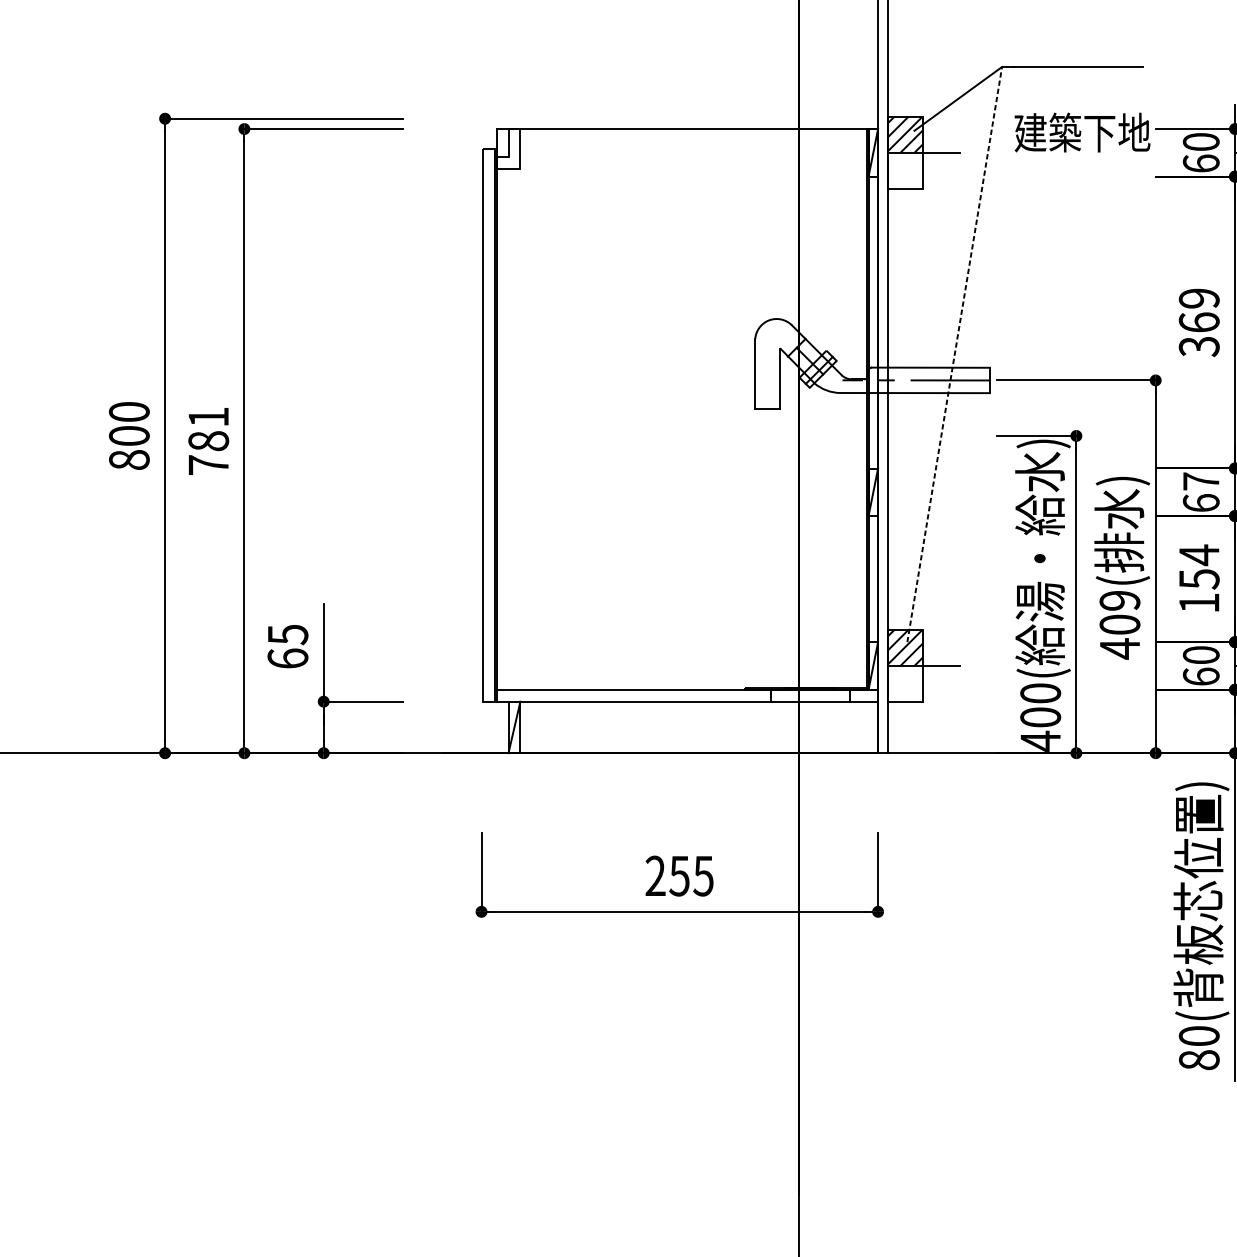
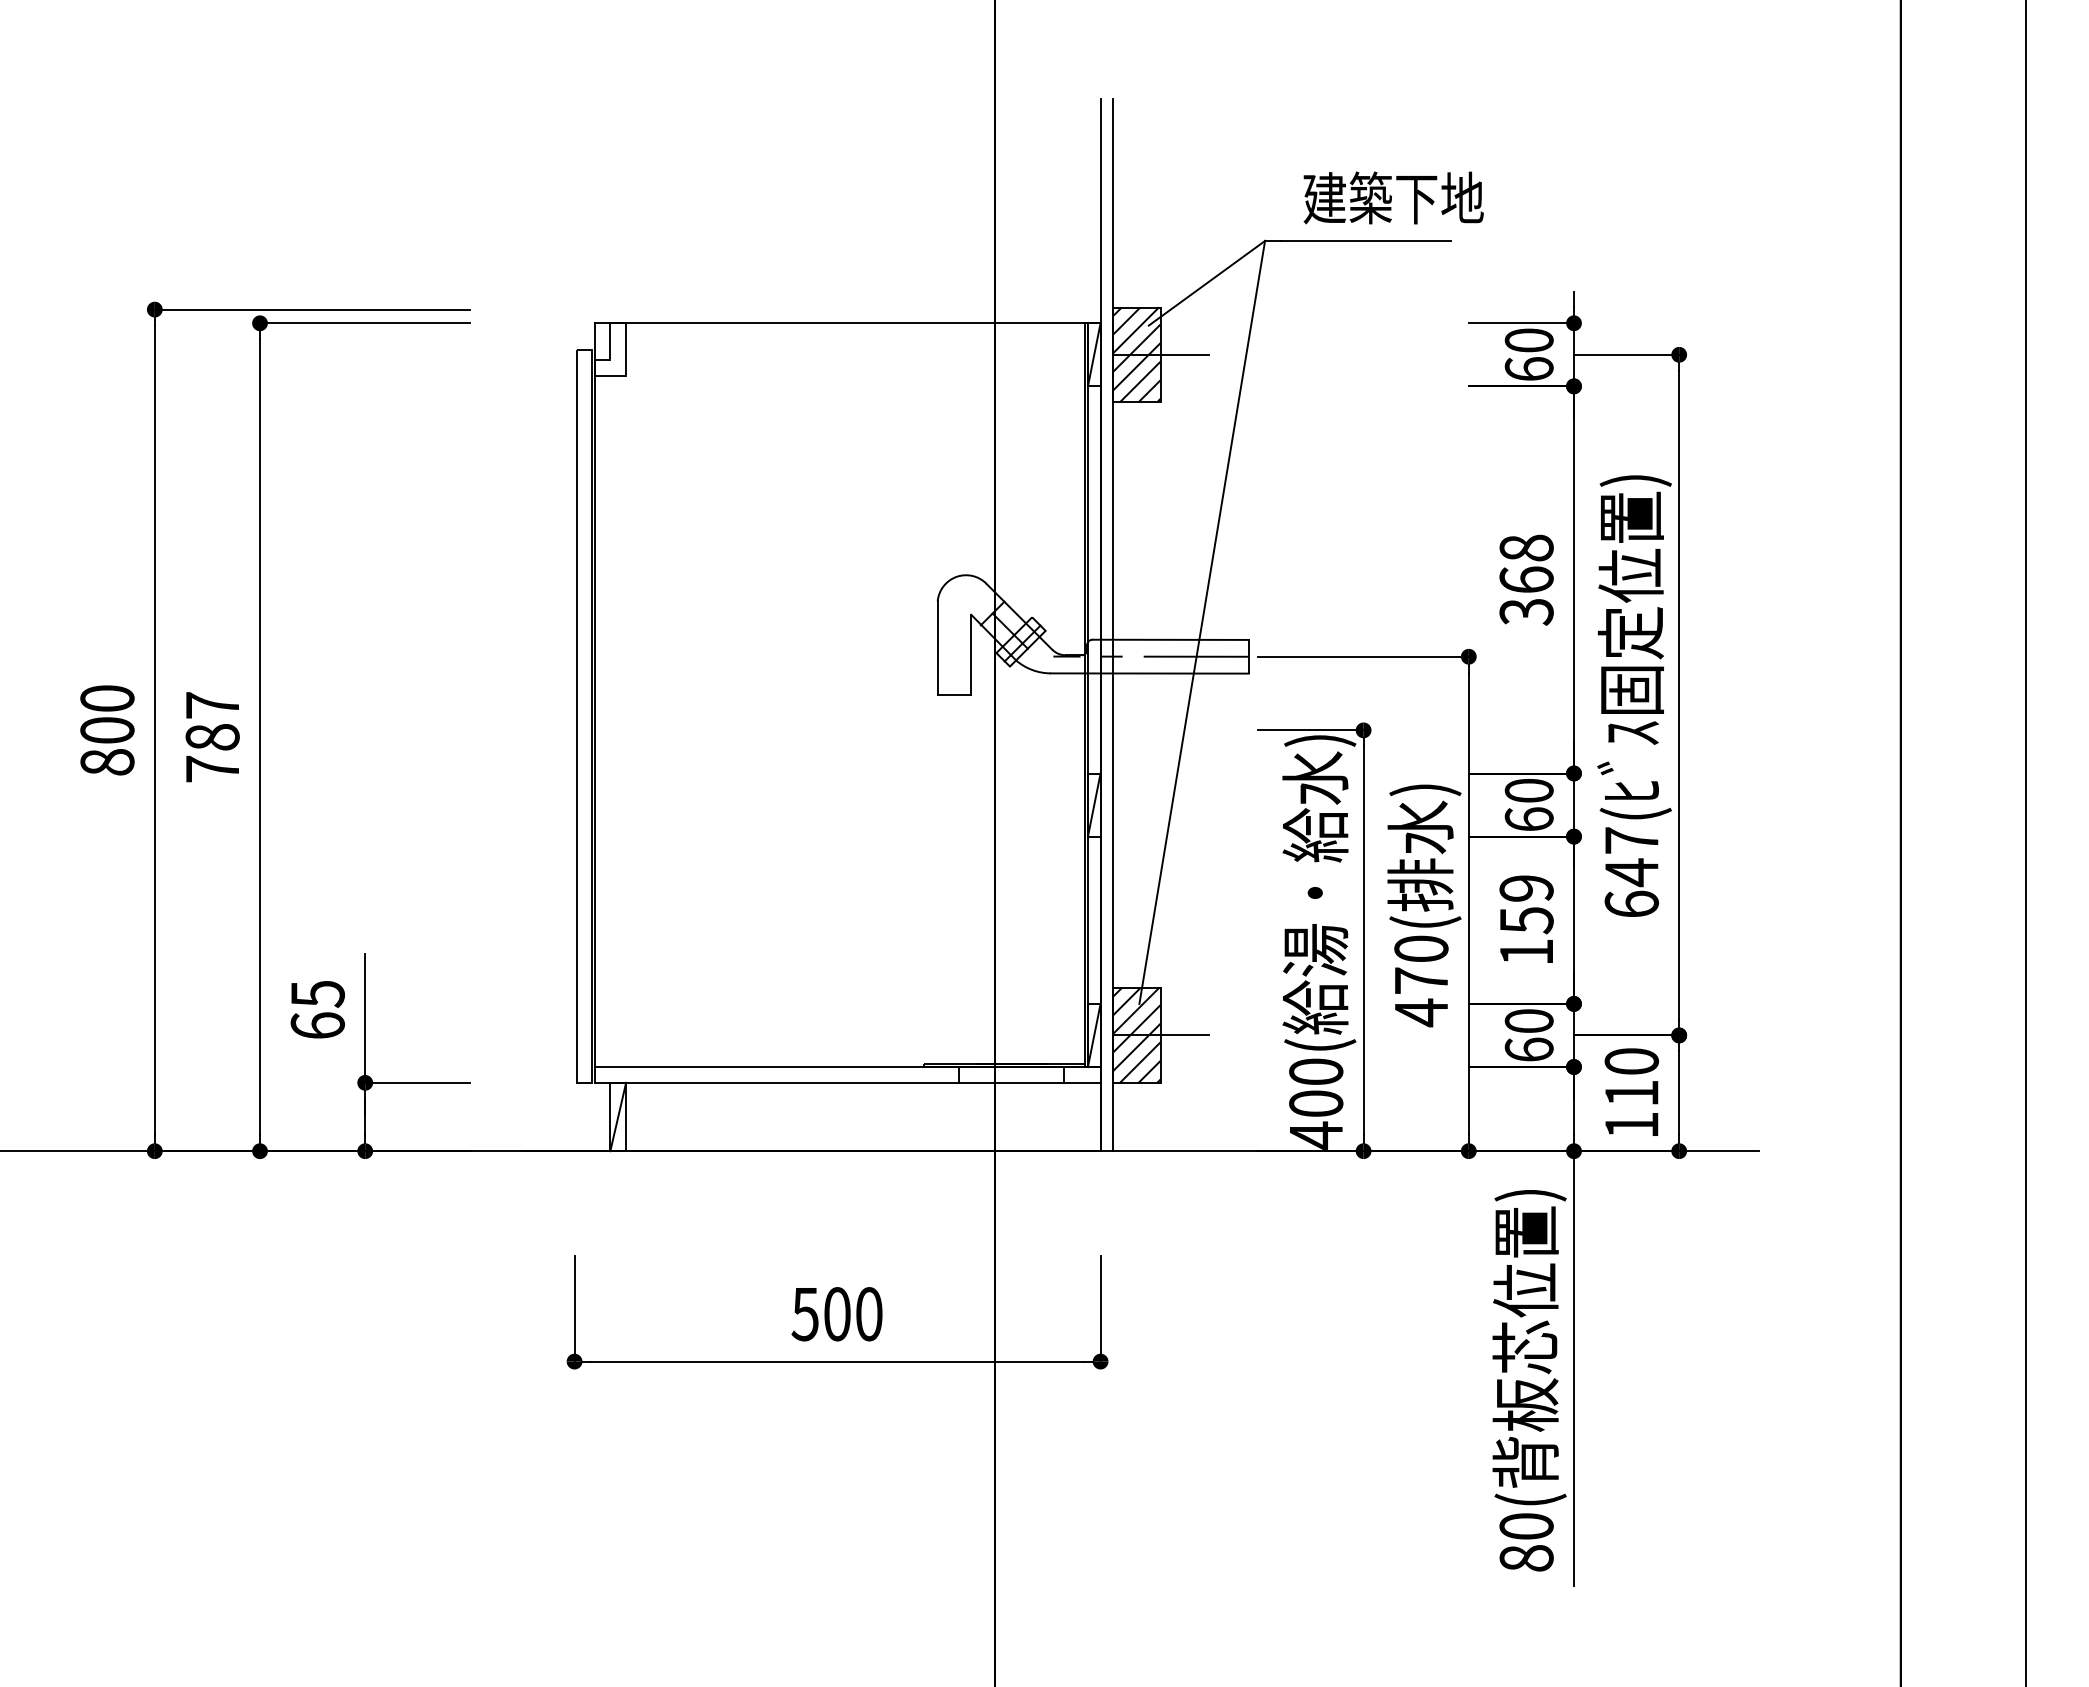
text: (1082, 132) -> (1393, 197), moved
hatch: (905, 170) -> (1136, 378), added
text: (1199, 298) -> (1526, 547), 369 -> 368
line: (954, 354) -> (1202, 622), dashed -> solid
text: (208, 417) -> (212, 705), 781 -> 787
text: (1200, 481) -> (1528, 790), 67 -> 60
text: (1199, 555) -> (1526, 888), 154 -> 159
text: (1120, 612) -> (1421, 964), 409( -> 470(
hatch: (905, 683) -> (1136, 1058), added
text: (679, 876) -> (836, 1314), 255 -> 500

